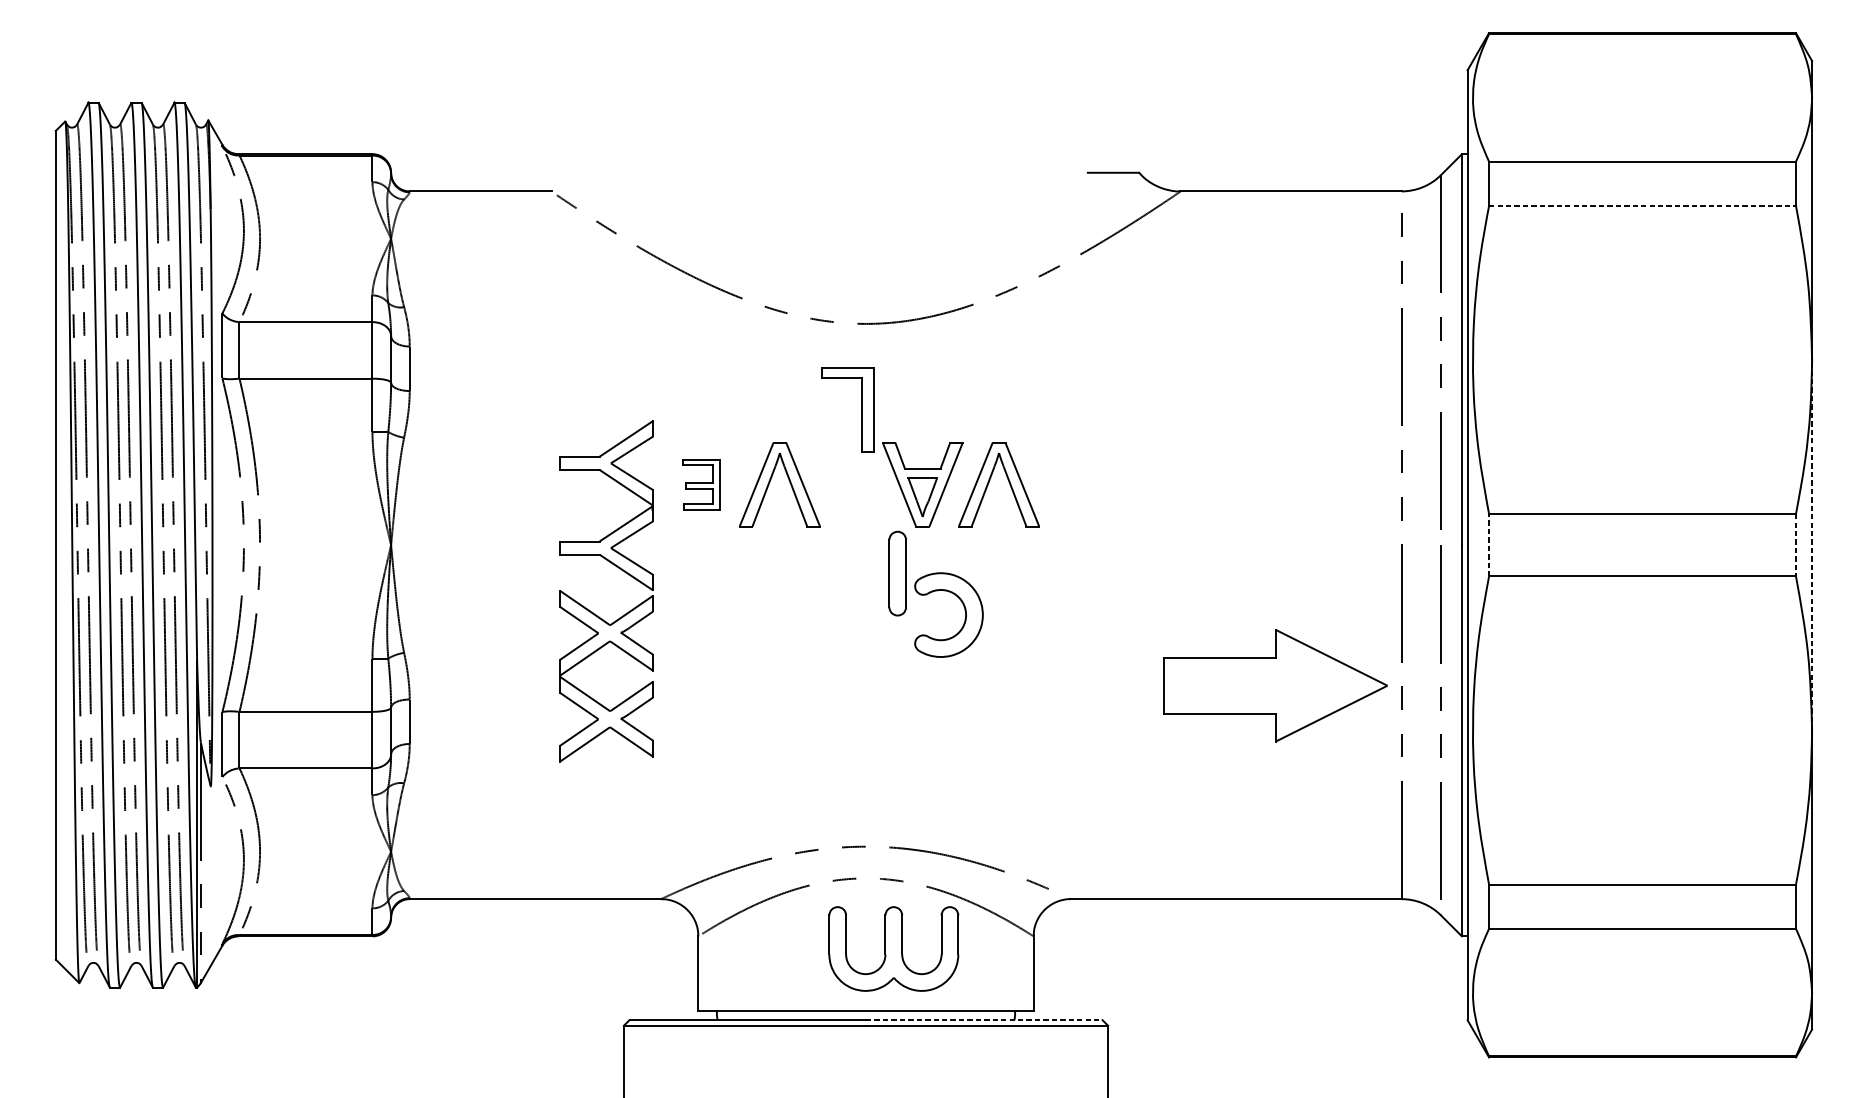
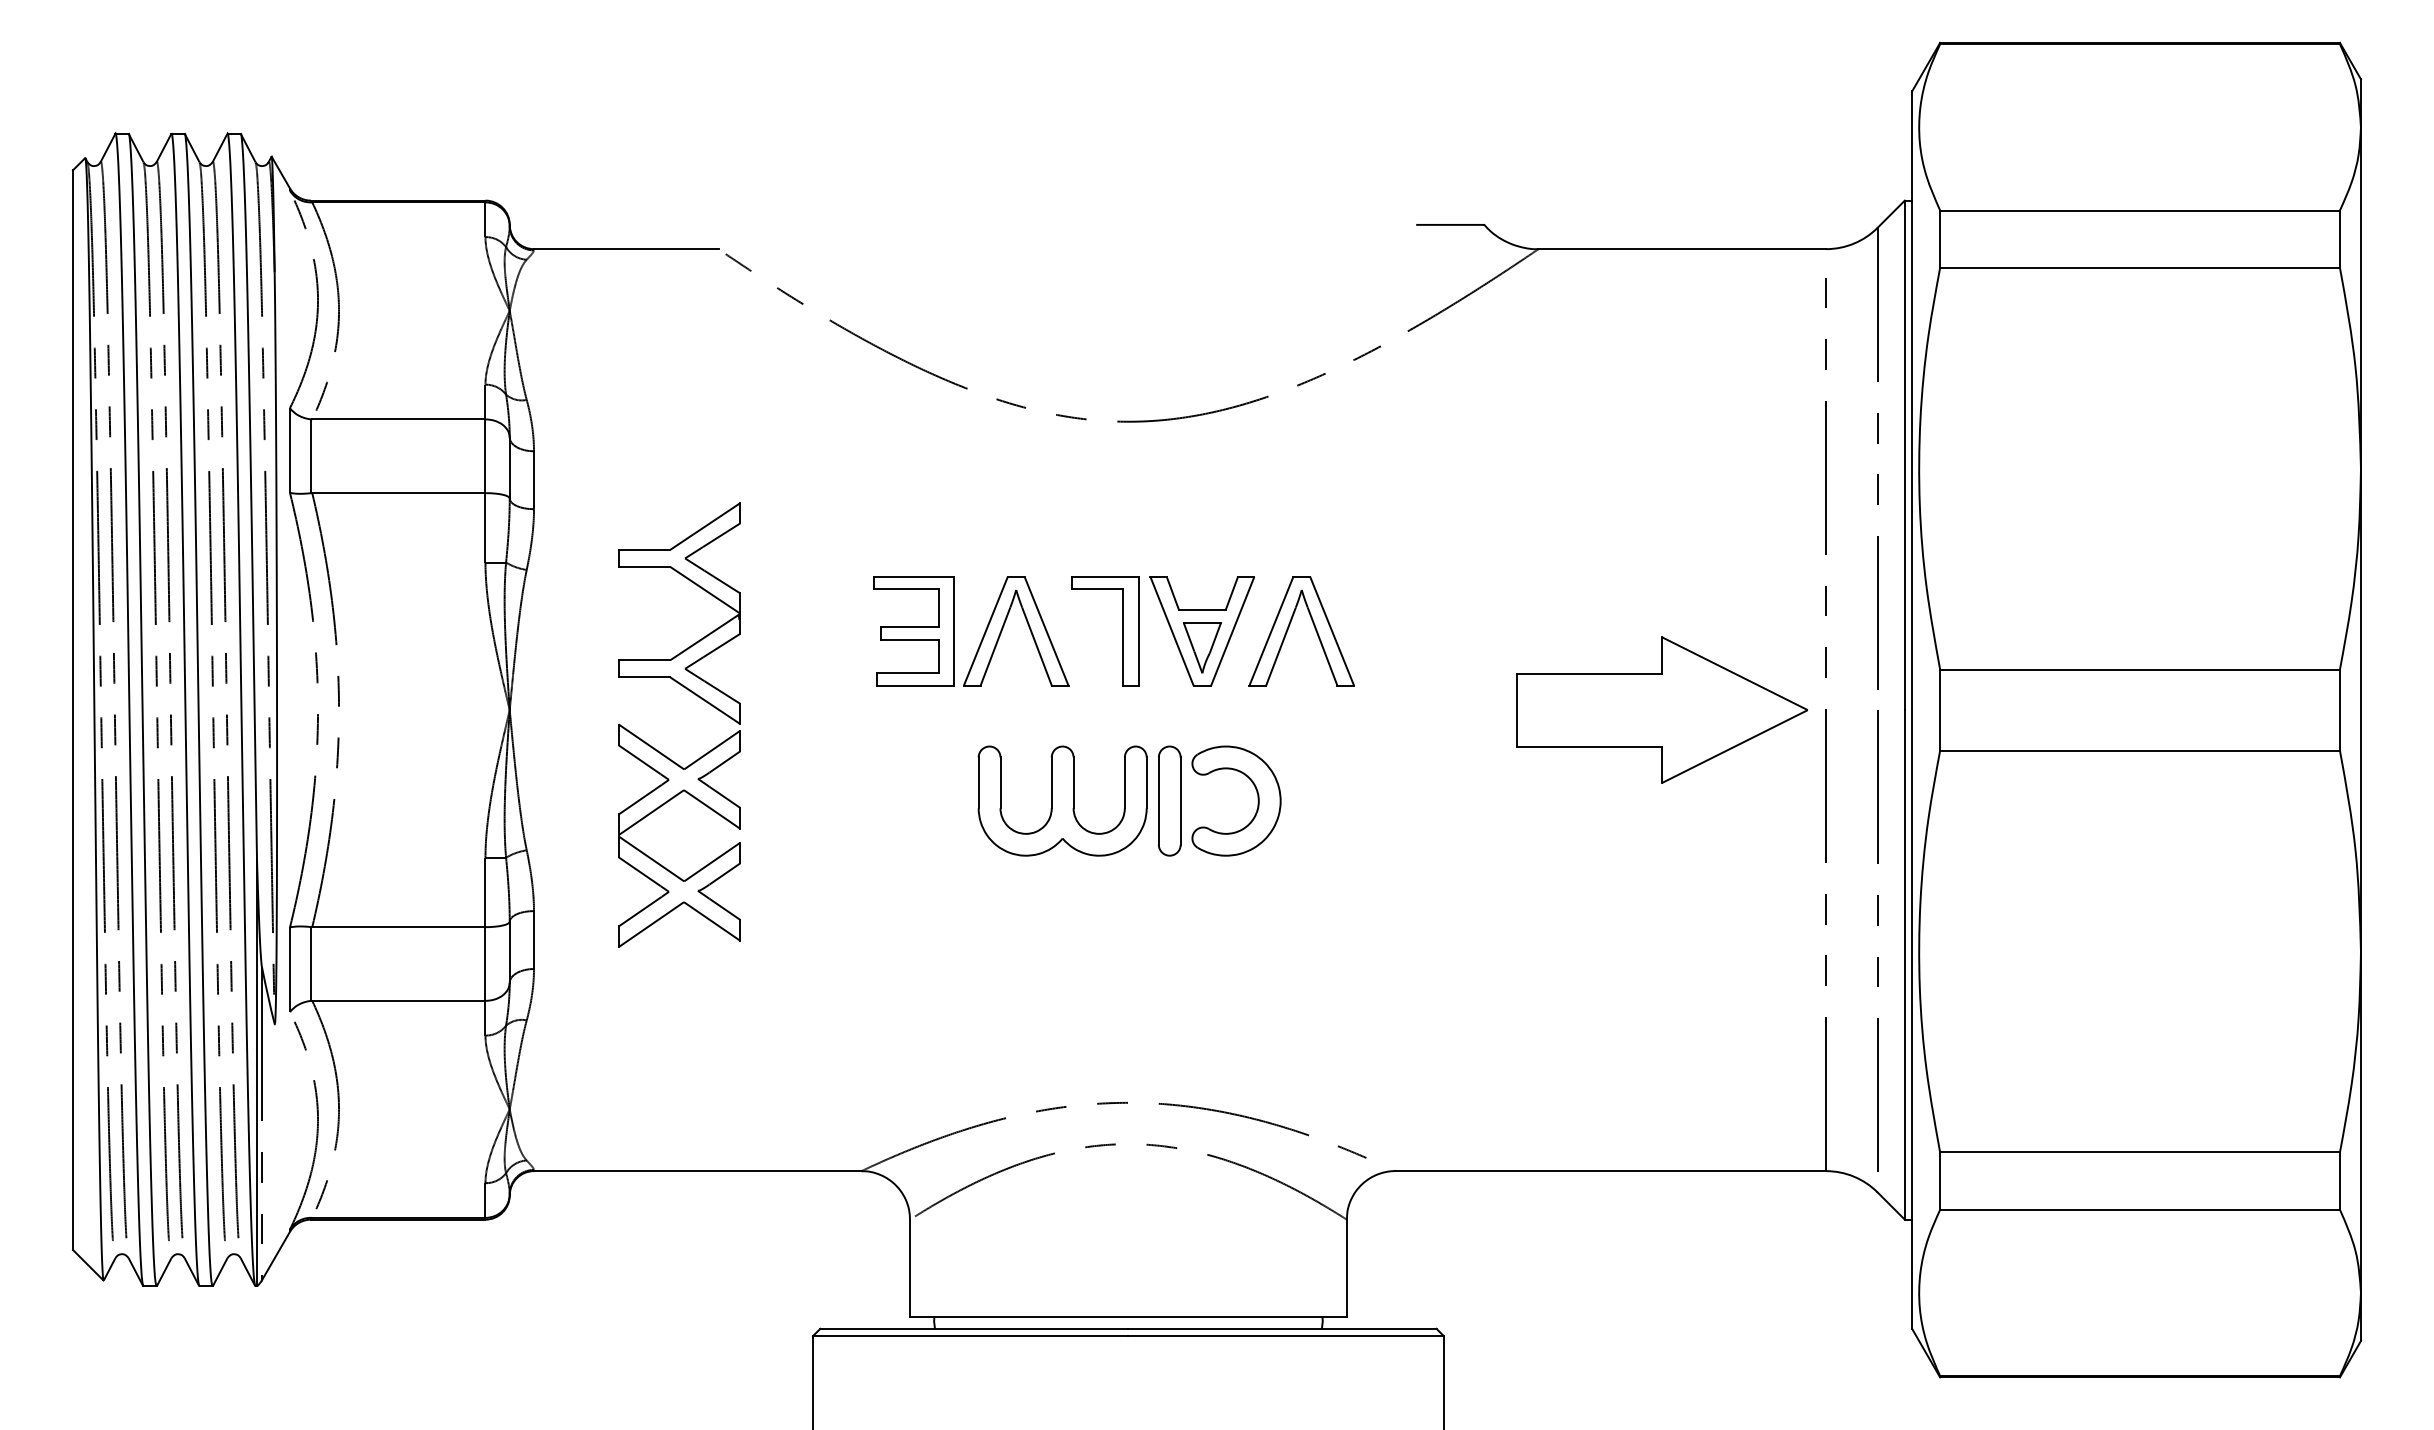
line: (1642, 205) -> (2140, 267), dashed -> solid
part: (861, 410) -> (1122, 631), moved
part: (701, 484) -> (913, 631), size x1.67
line: (1811, 544) -> (2360, 709), dashed -> solid
line: (1489, 545) -> (1940, 710), dashed -> solid
line: (1795, 545) -> (2339, 710), dashed -> solid
part: (621, 570) -> (698, 697), moved
part: (897, 573) -> (1169, 800), moved
part: (1275, 685) -> (1661, 709), moved
part: (893, 948) -> (1062, 800), moved
line: (985, 1019) -> (1283, 1328), dashed -> solid

